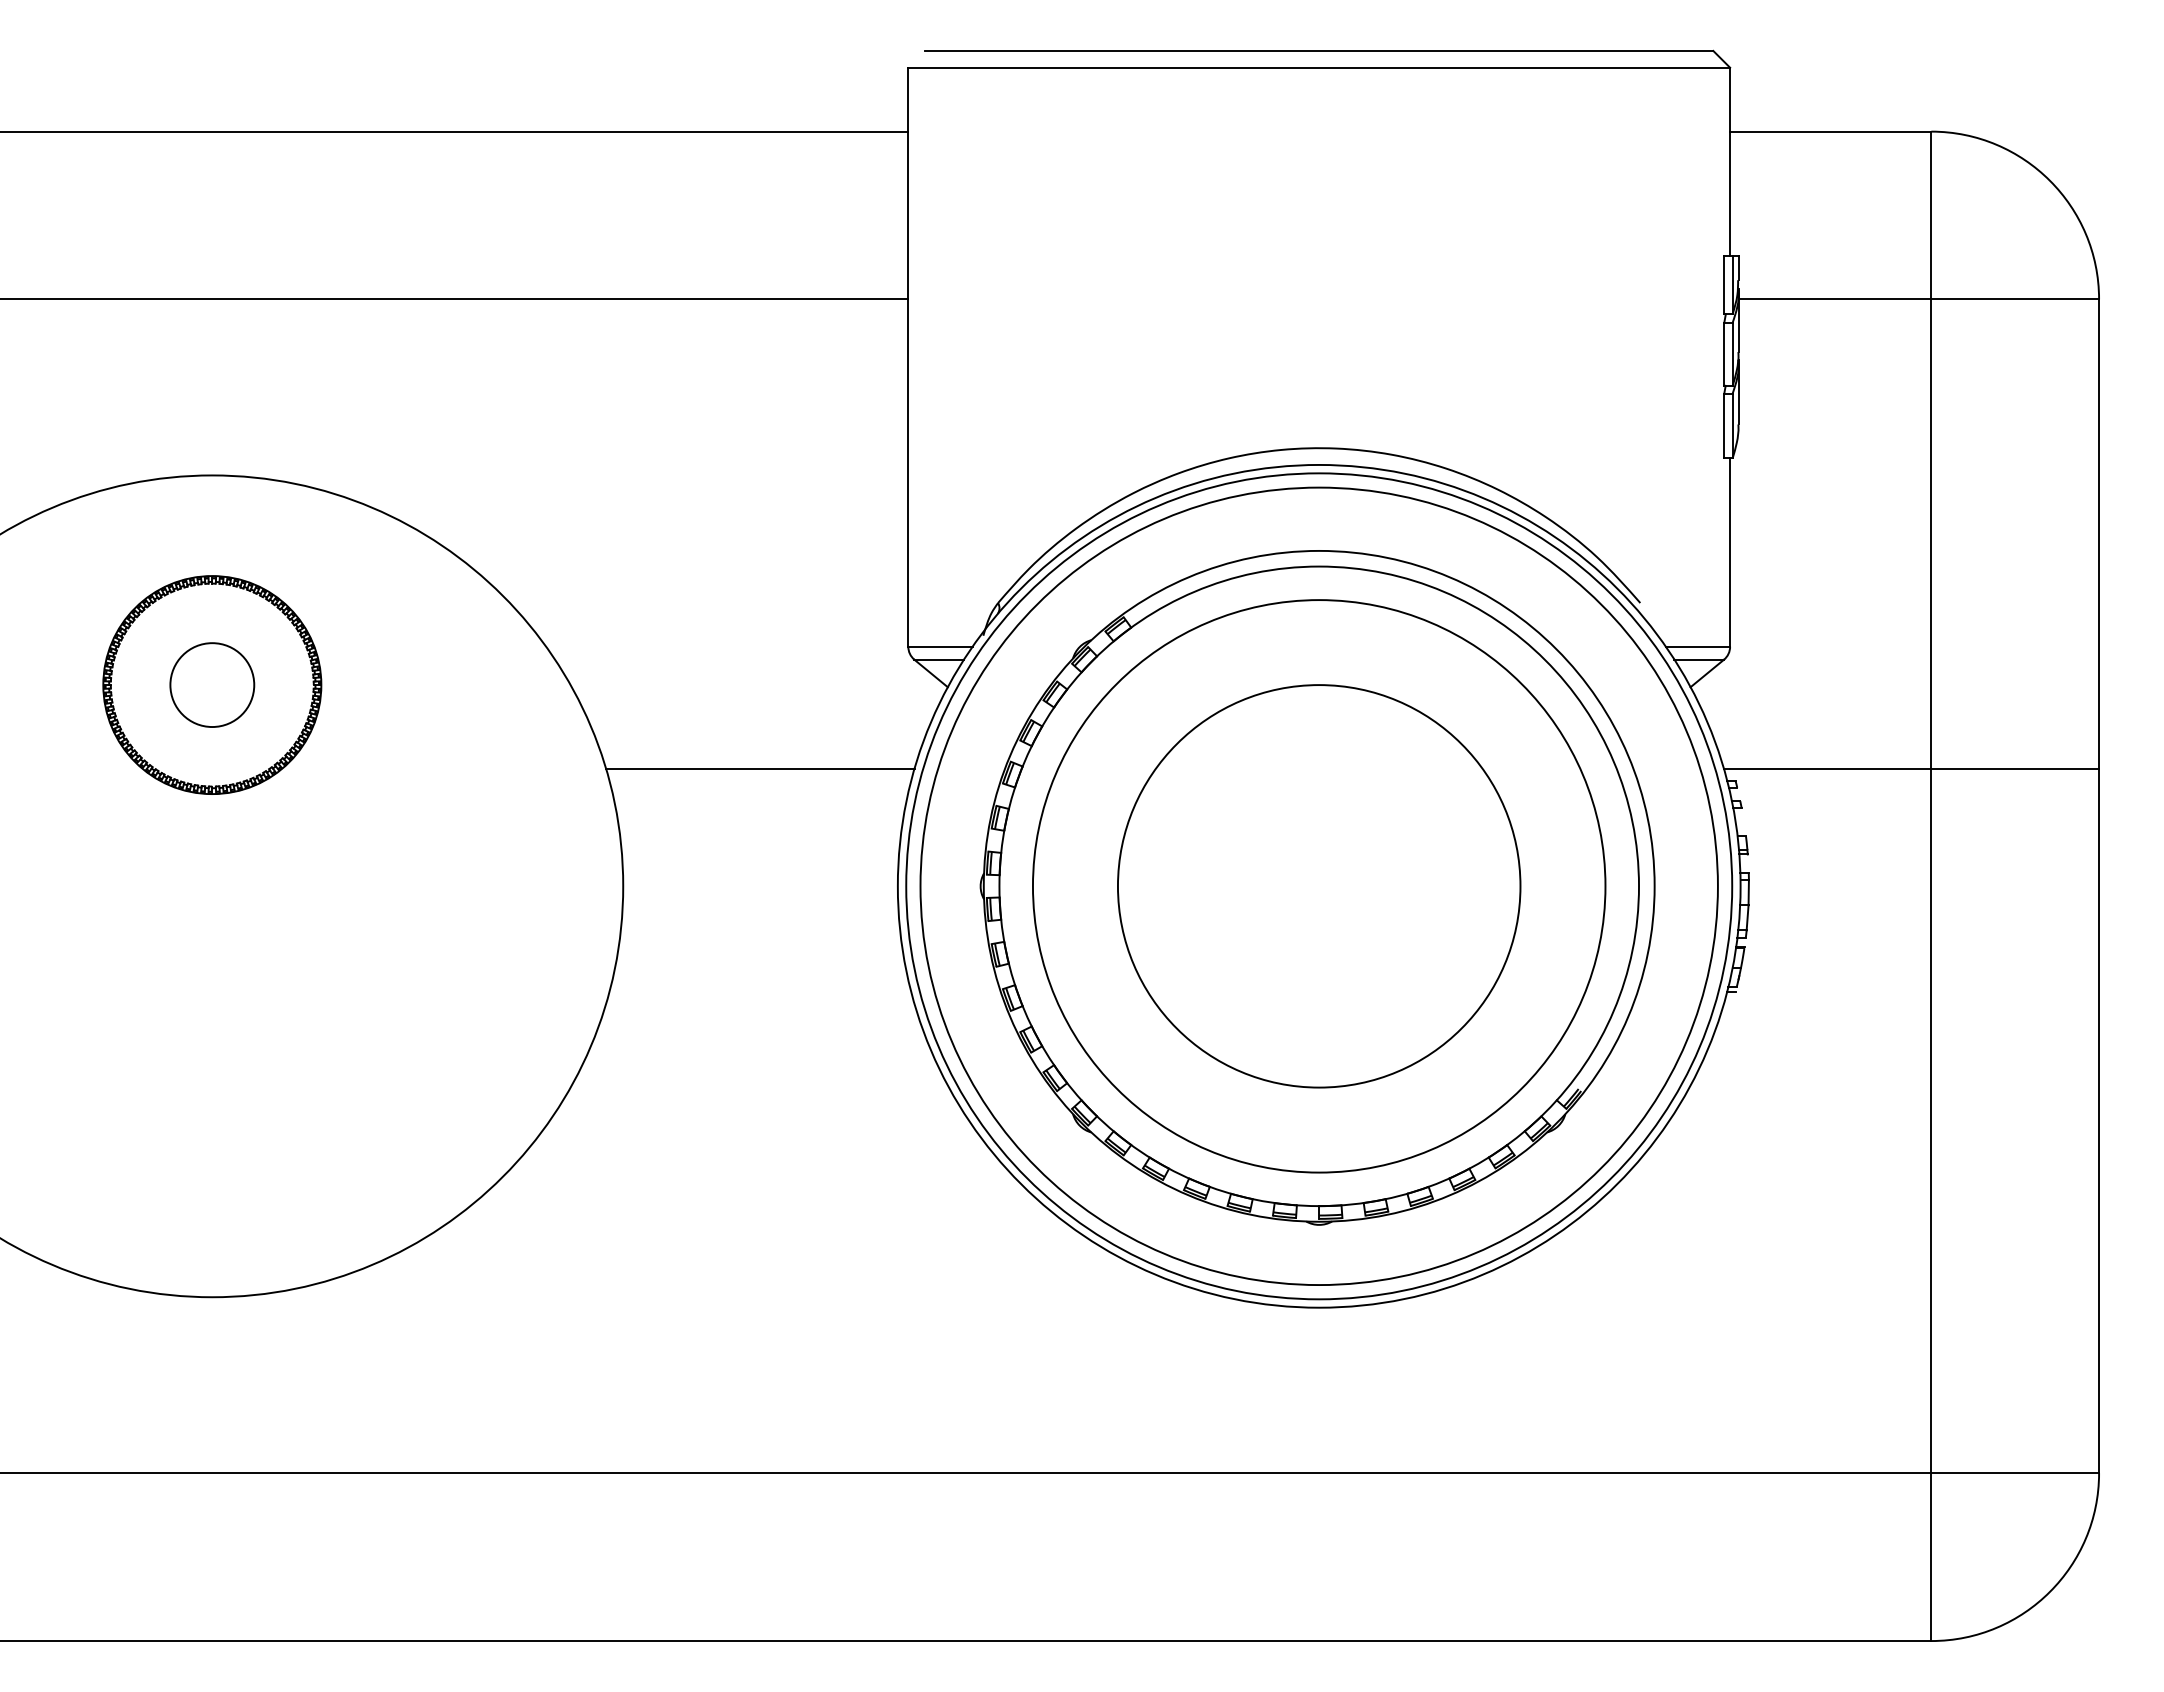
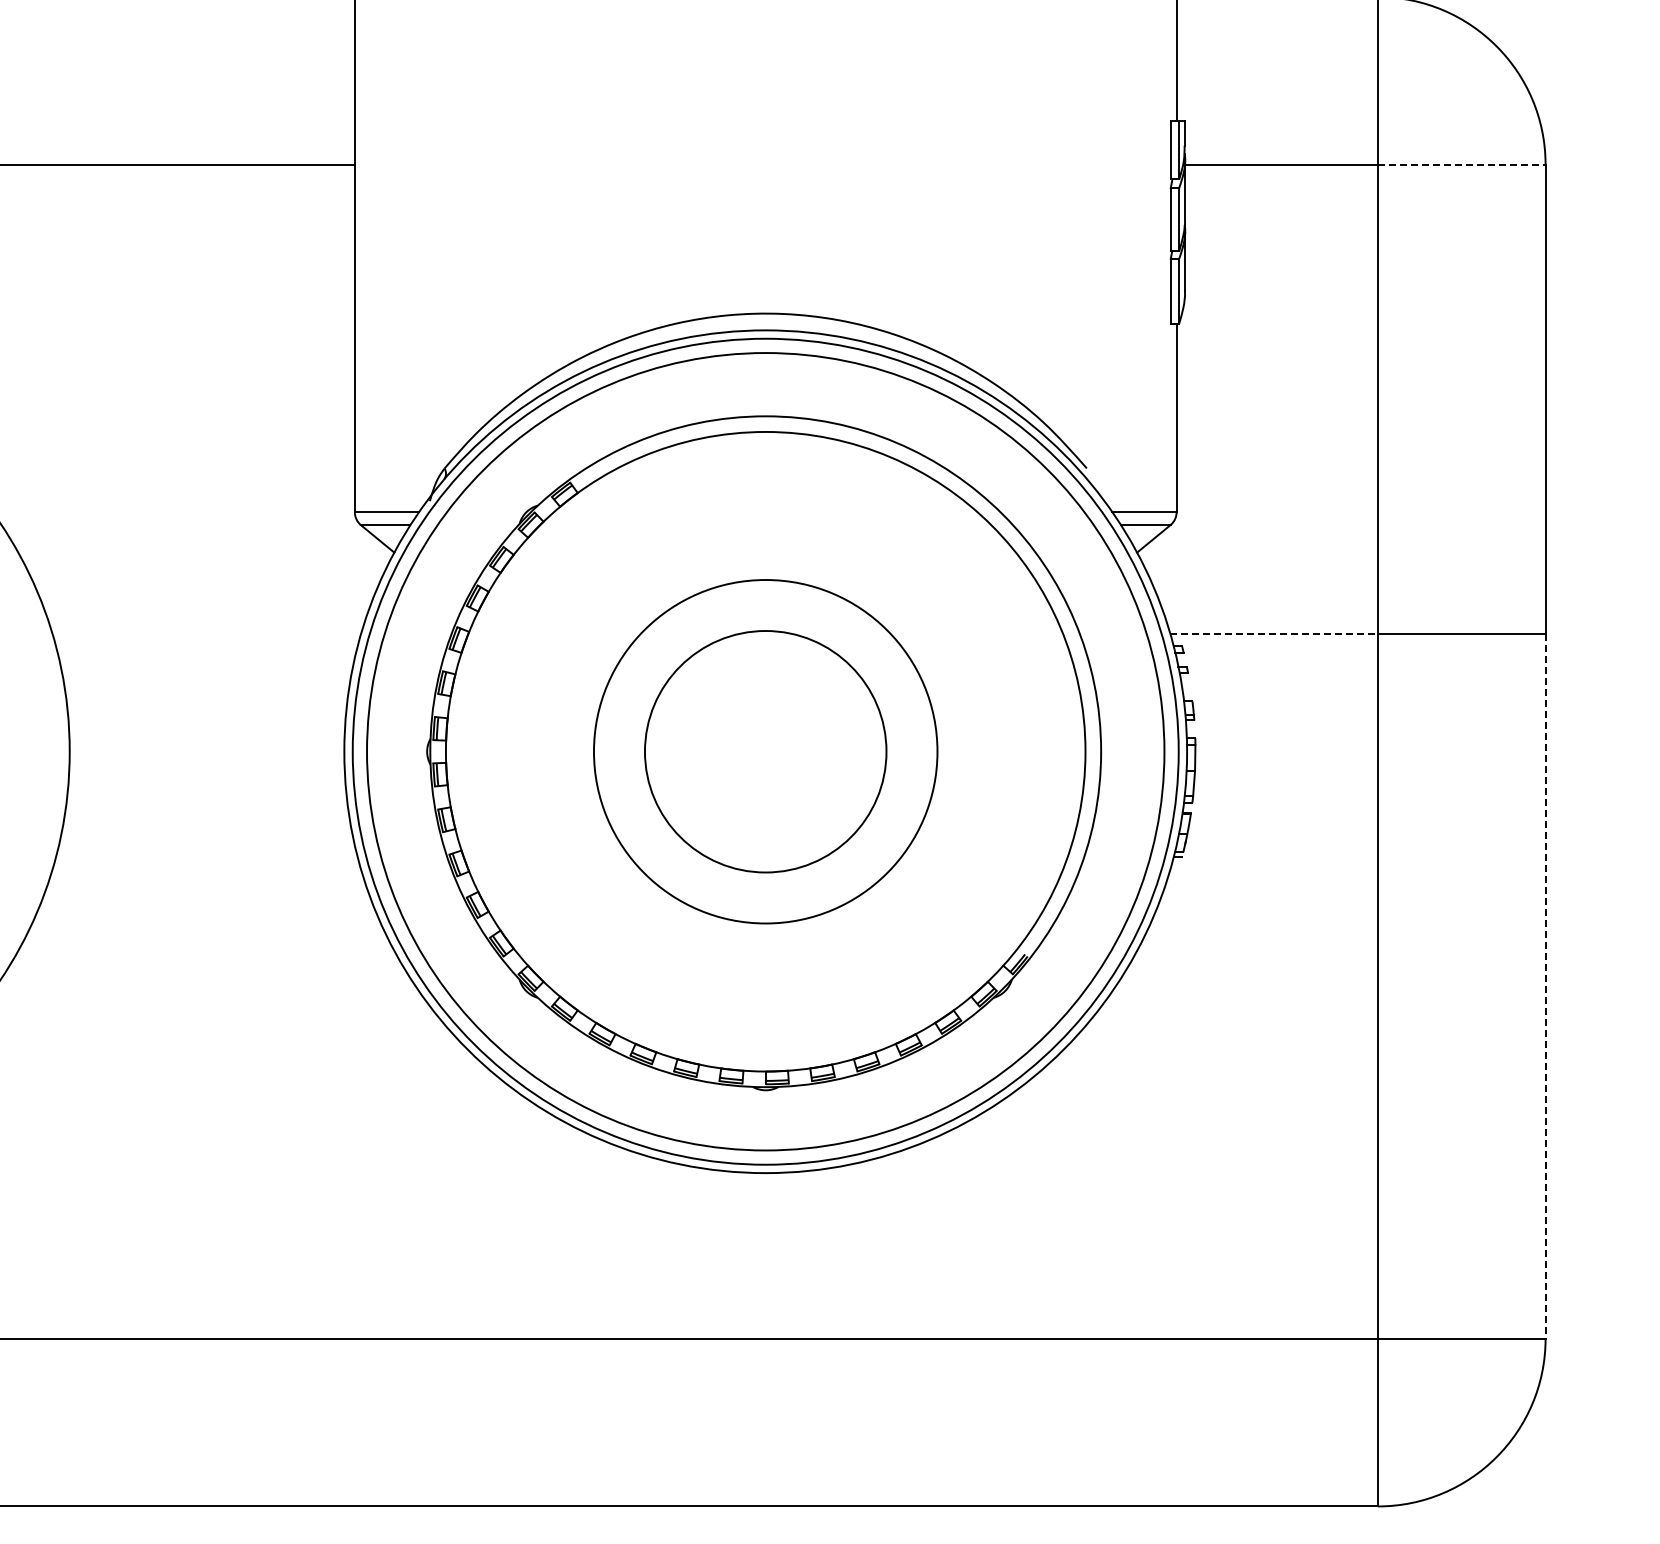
line: (2015, 299) -> (1462, 164), solid -> dashed
line: (760, 768) -> (207, 633), removed
line: (1827, 768) -> (1274, 633), solid -> dashed
circle: (1318, 886) -> (765, 751), size x0.6
circle: (1318, 886) -> (765, 751), size x0.6
line: (2099, 1121) -> (1546, 986), solid -> dashed

